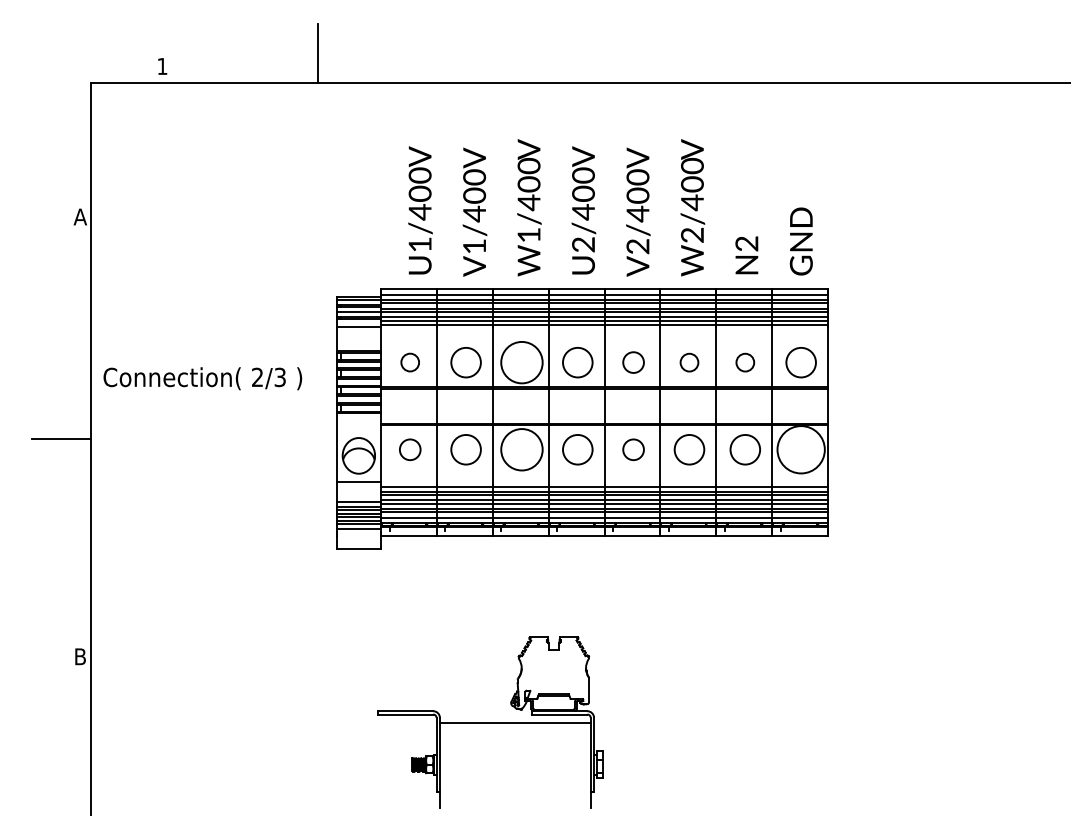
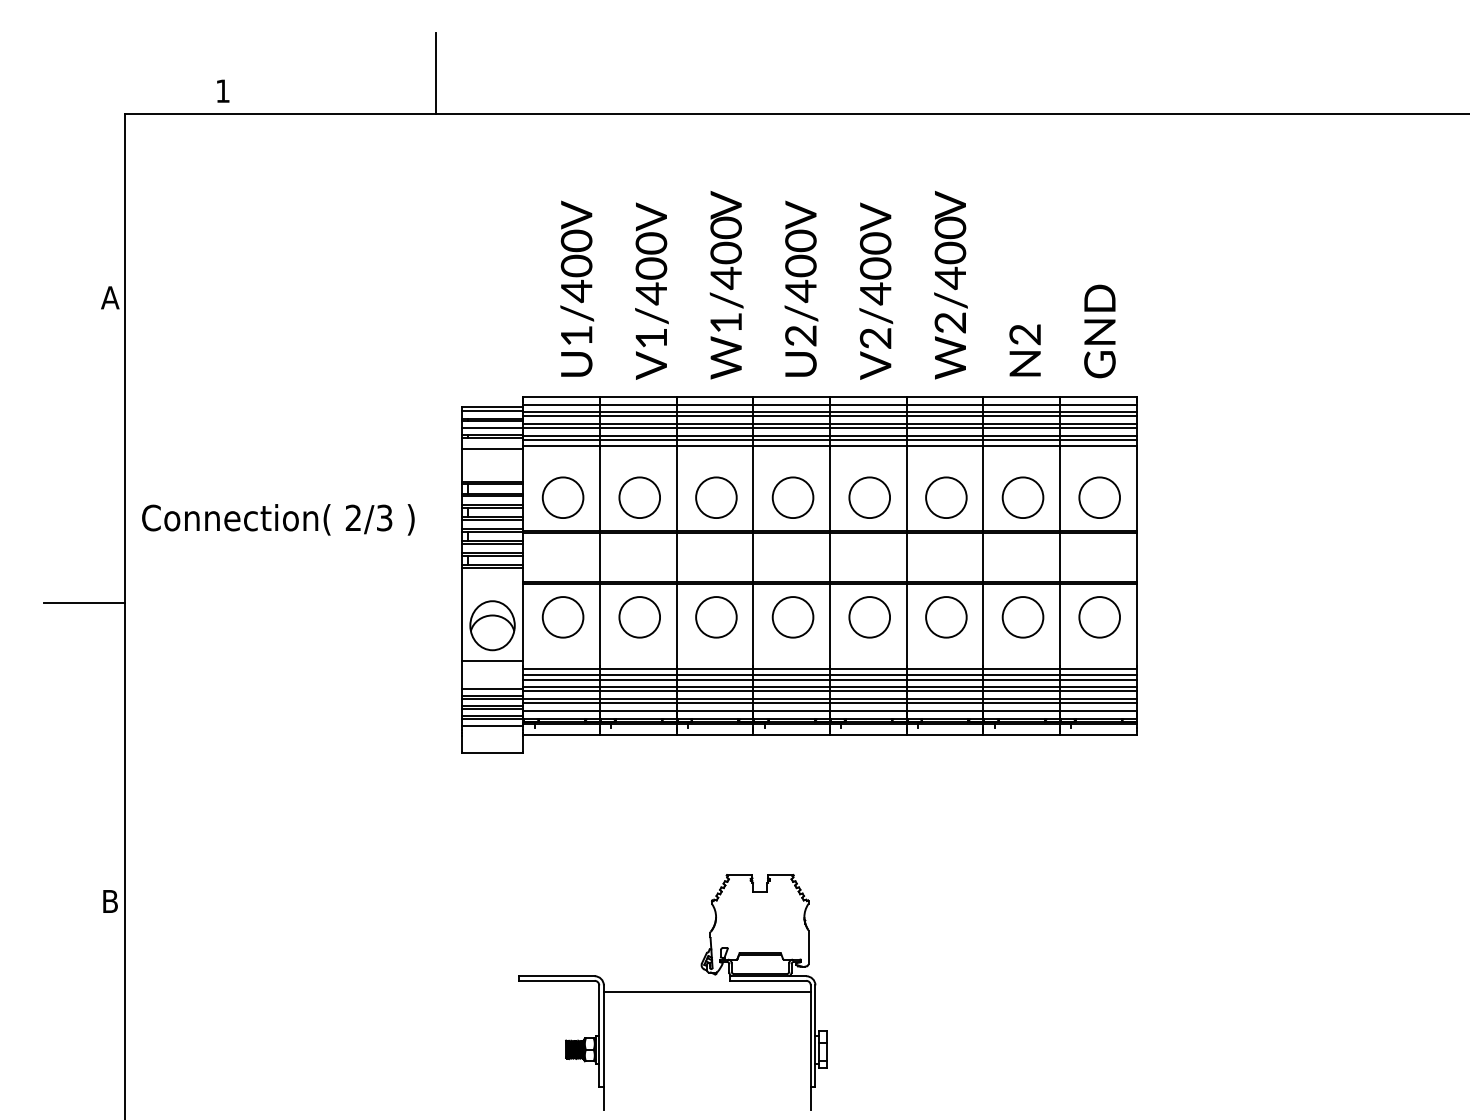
circle: (409, 362) -> (562, 497), size x1.67
circle: (522, 362) -> (716, 497), size x0.71
circle: (633, 362) -> (869, 497), size x1.43
circle: (689, 362) -> (946, 497), size x1.67
circle: (744, 362) -> (1022, 497), size x1.67
circle: (409, 449) -> (562, 617), size x1.43
circle: (522, 449) -> (716, 617), size x0.71
circle: (633, 449) -> (869, 617), size x1.43
circle: (801, 449) -> (1099, 617), size x0.62

